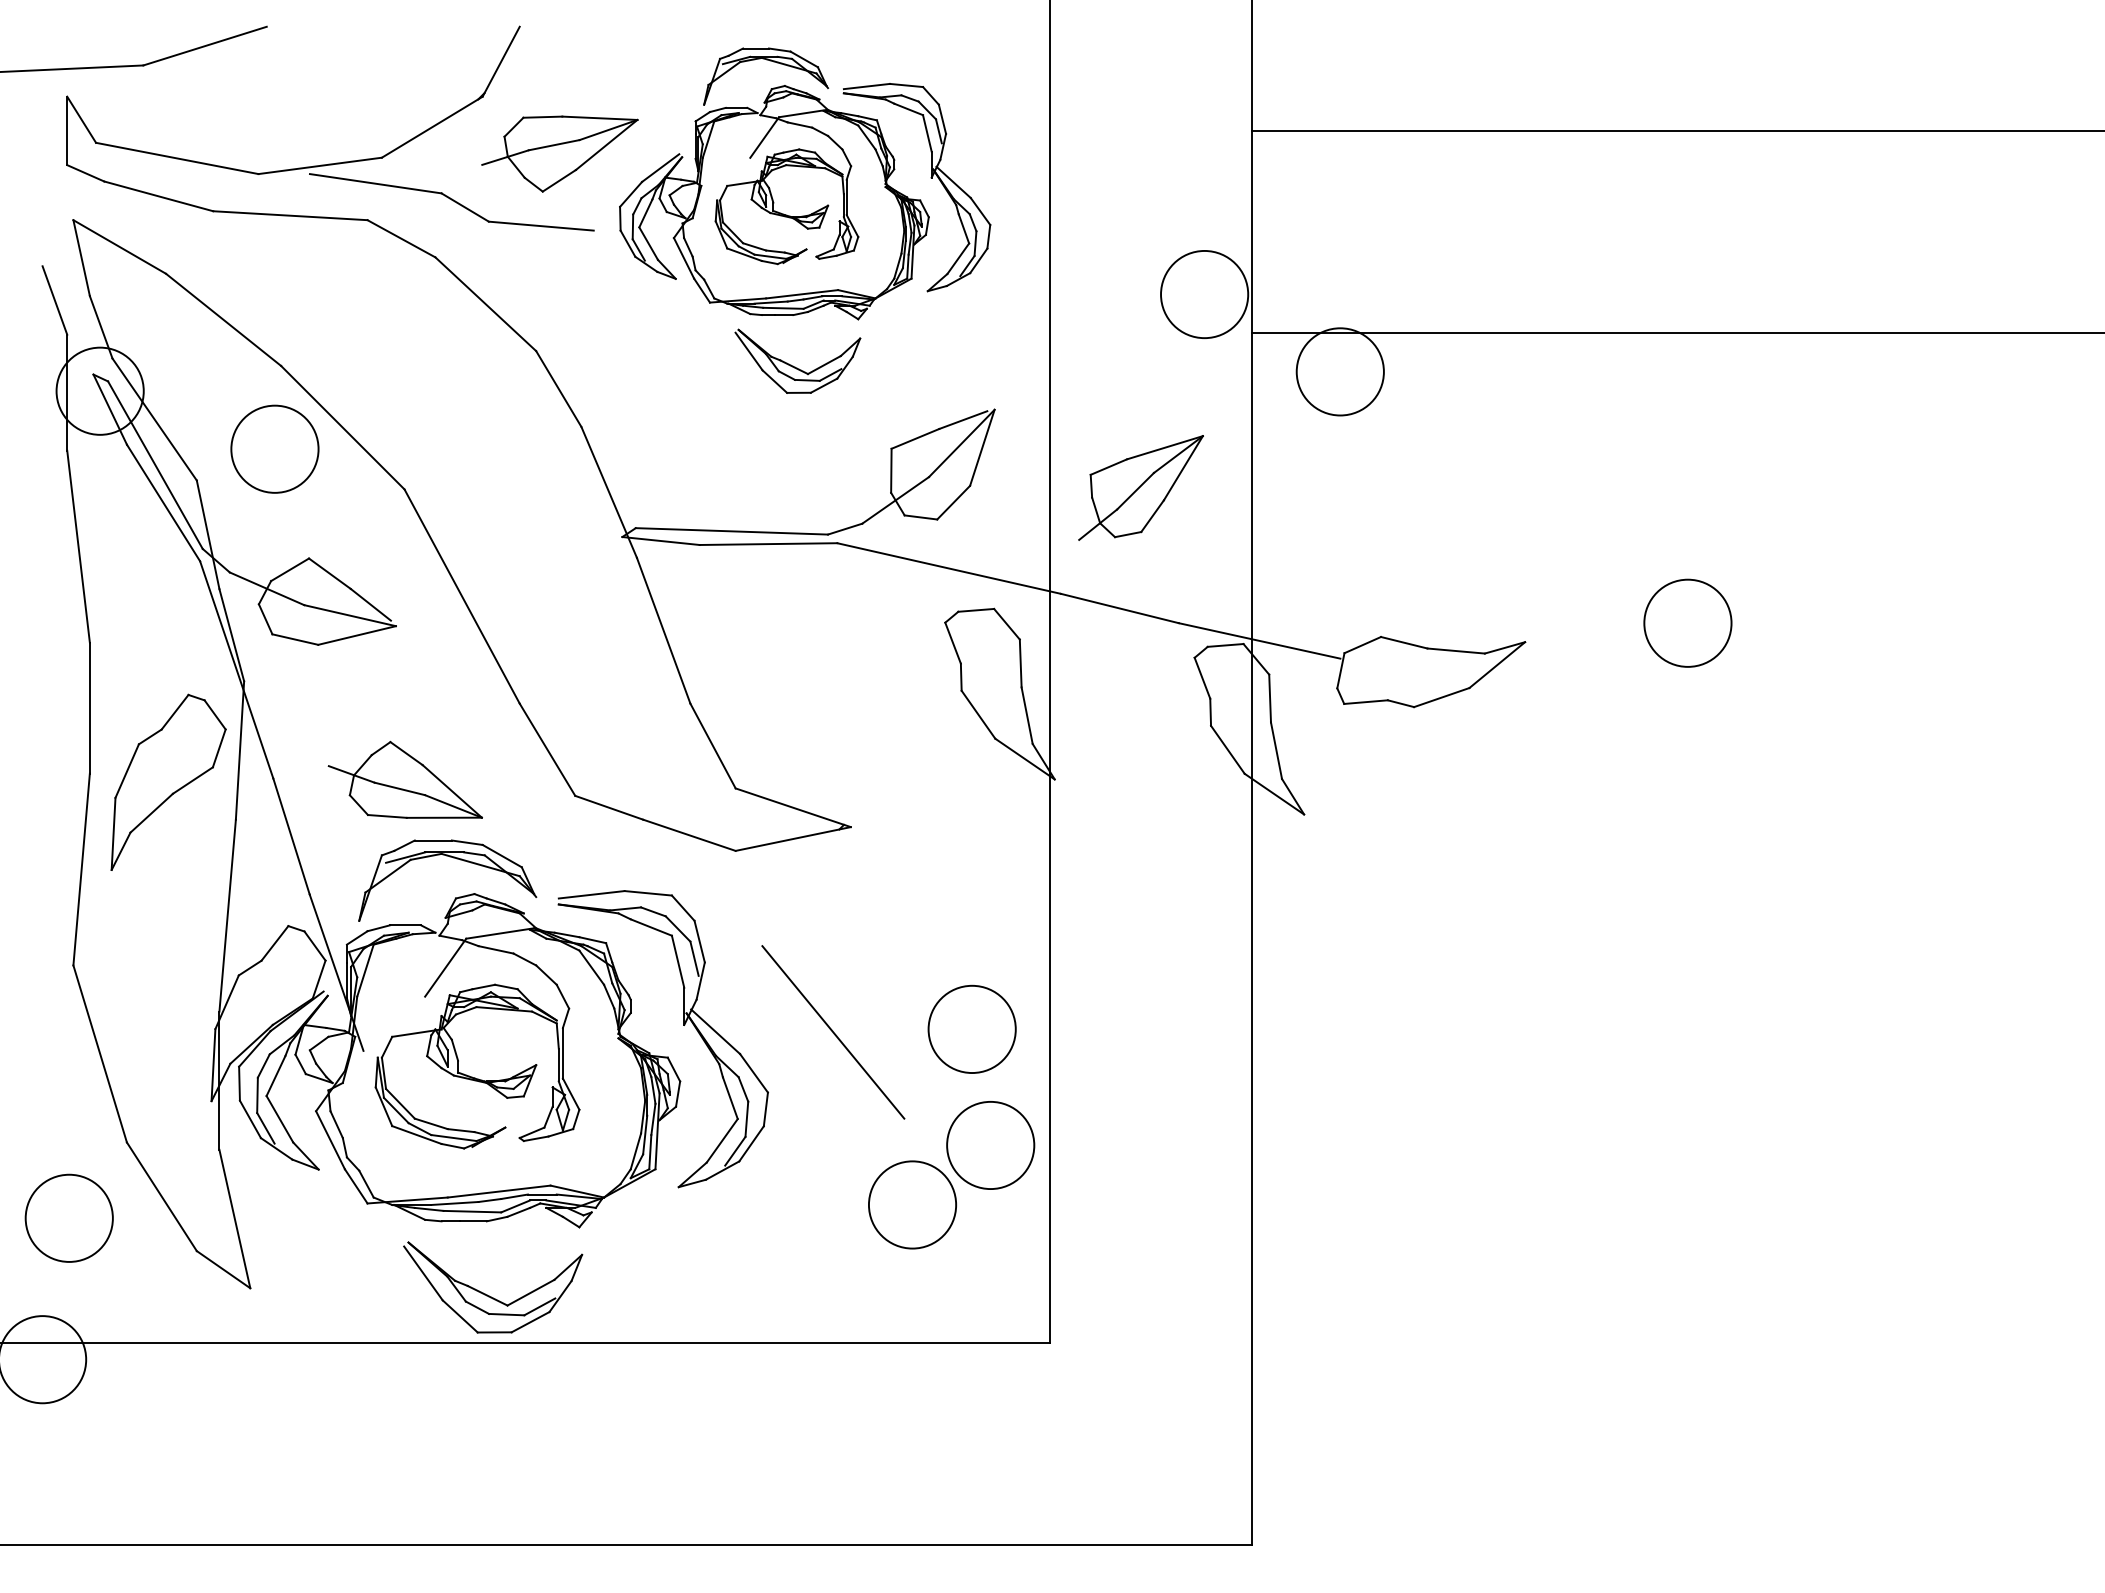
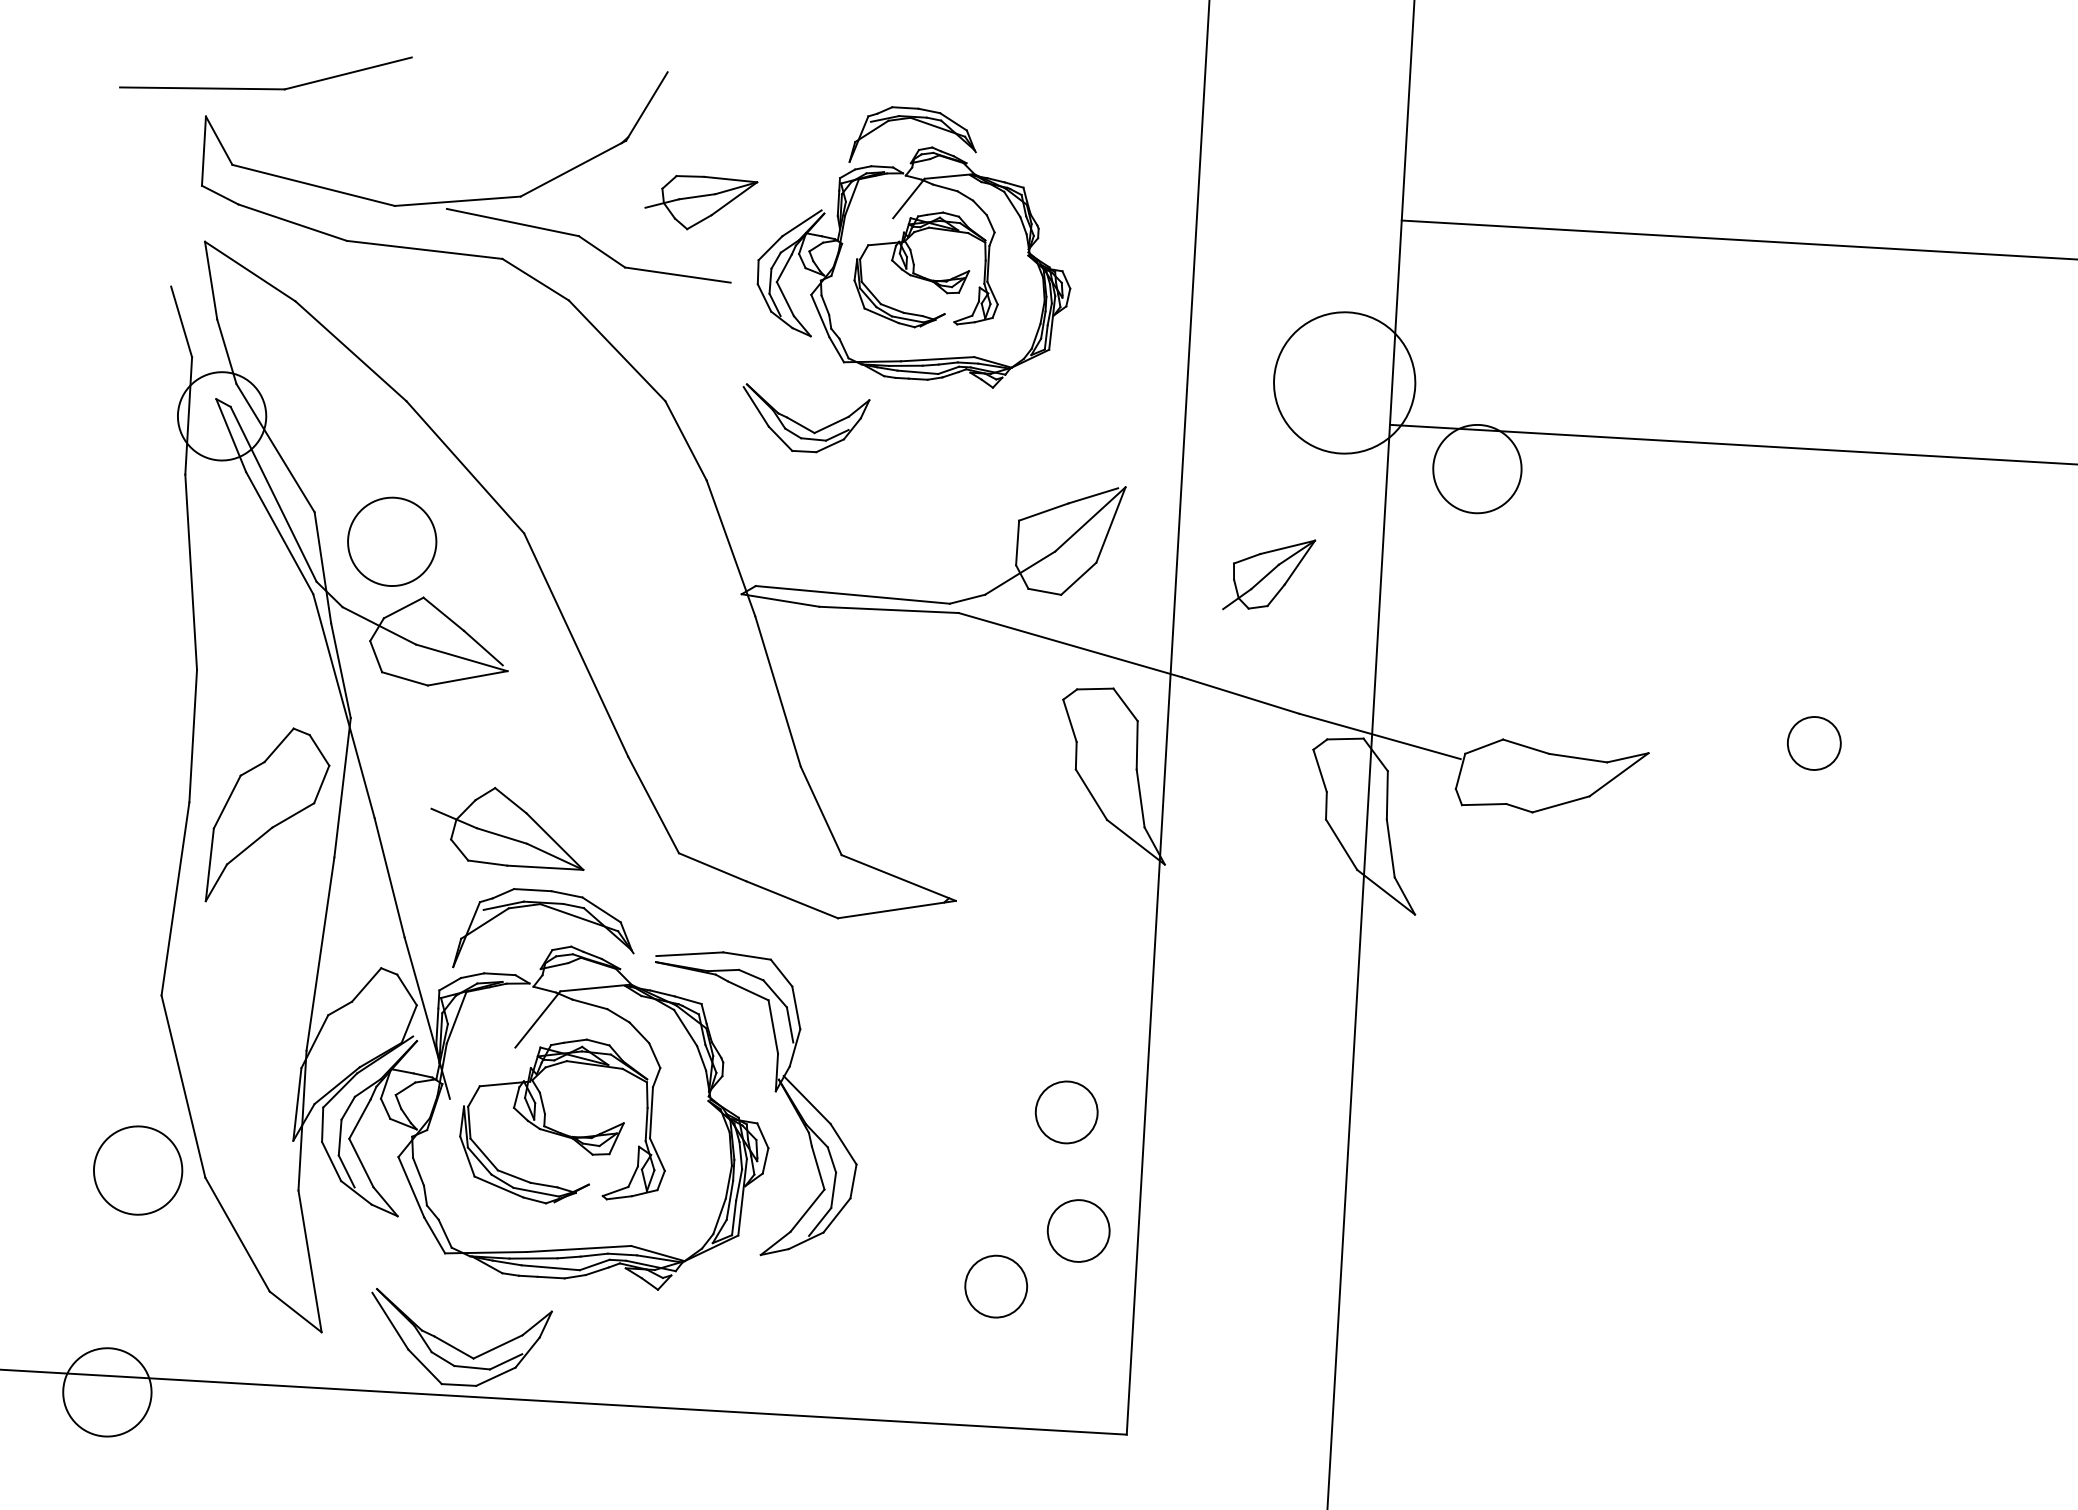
part: (559, 153) -> (700, 202), size x0.7
part: (930, 178) -> (1074, 249), removed
circle: (1204, 294) -> (1344, 382), size x1.6
part: (795, 366) -> (802, 424), moved
circle: (274, 448) -> (391, 541), moved
part: (1140, 487) -> (1268, 574), size x0.7
circle: (1687, 622) -> (1813, 742), size x0.6
circle: (971, 1028) -> (1066, 1111), size x0.7
line: (833, 1032) -> (926, 1107), removed
circle: (990, 1145) -> (1078, 1231), size x0.7
circle: (912, 1204) -> (996, 1286), size x0.7
circle: (68, 1217) -> (137, 1169), moved
part: (489, 1295) -> (455, 1347), moved

